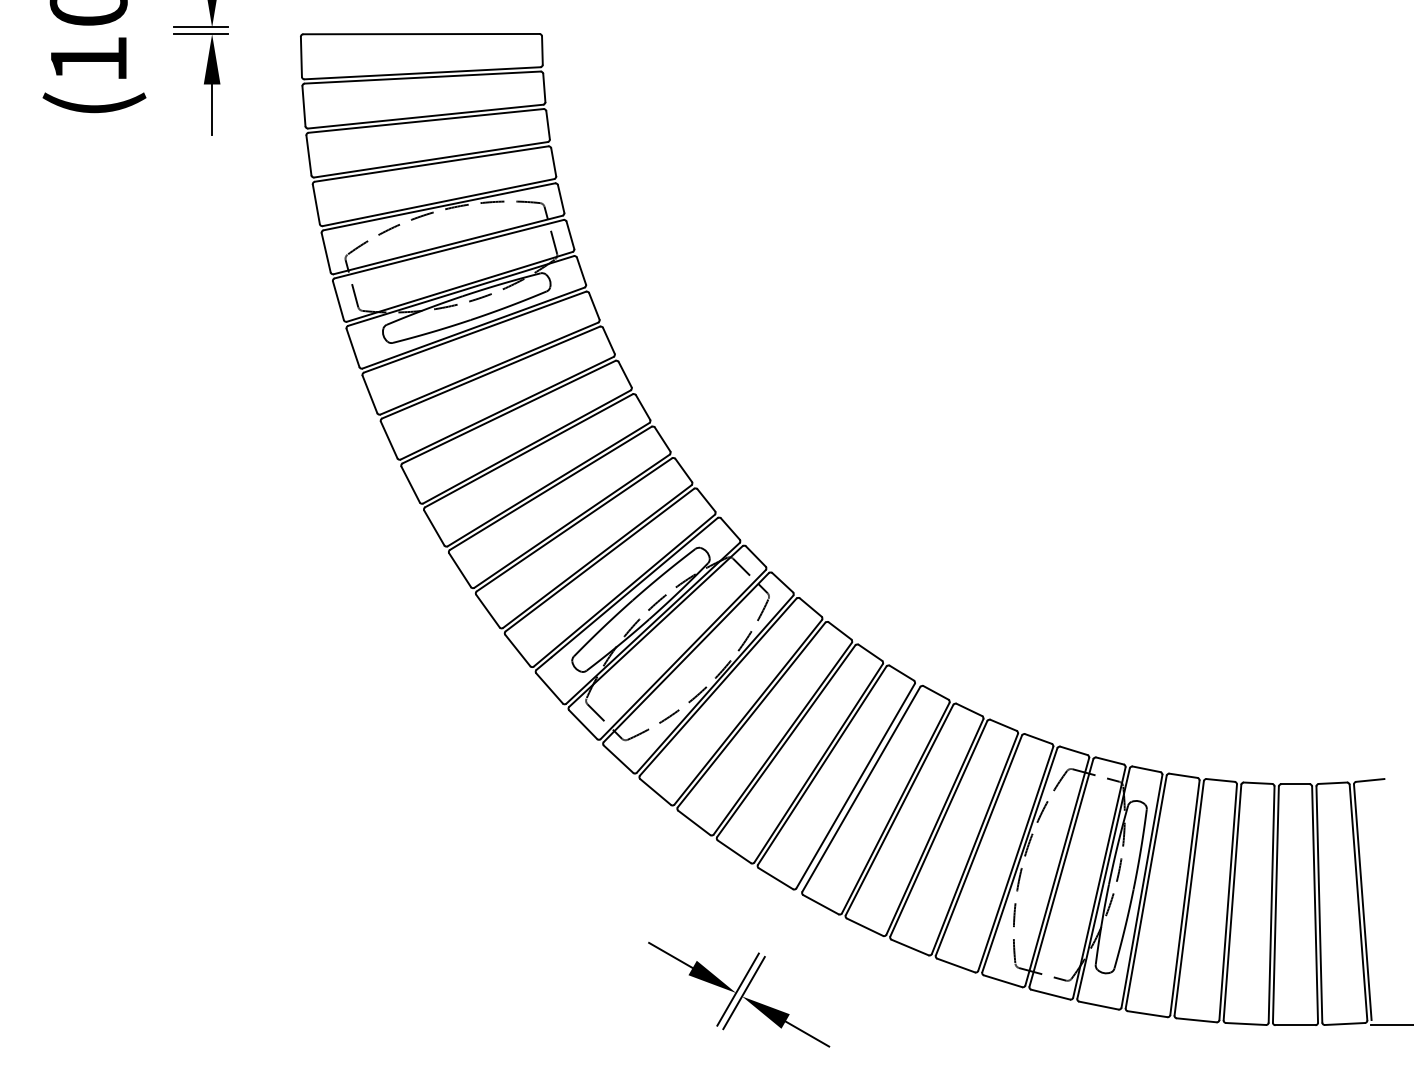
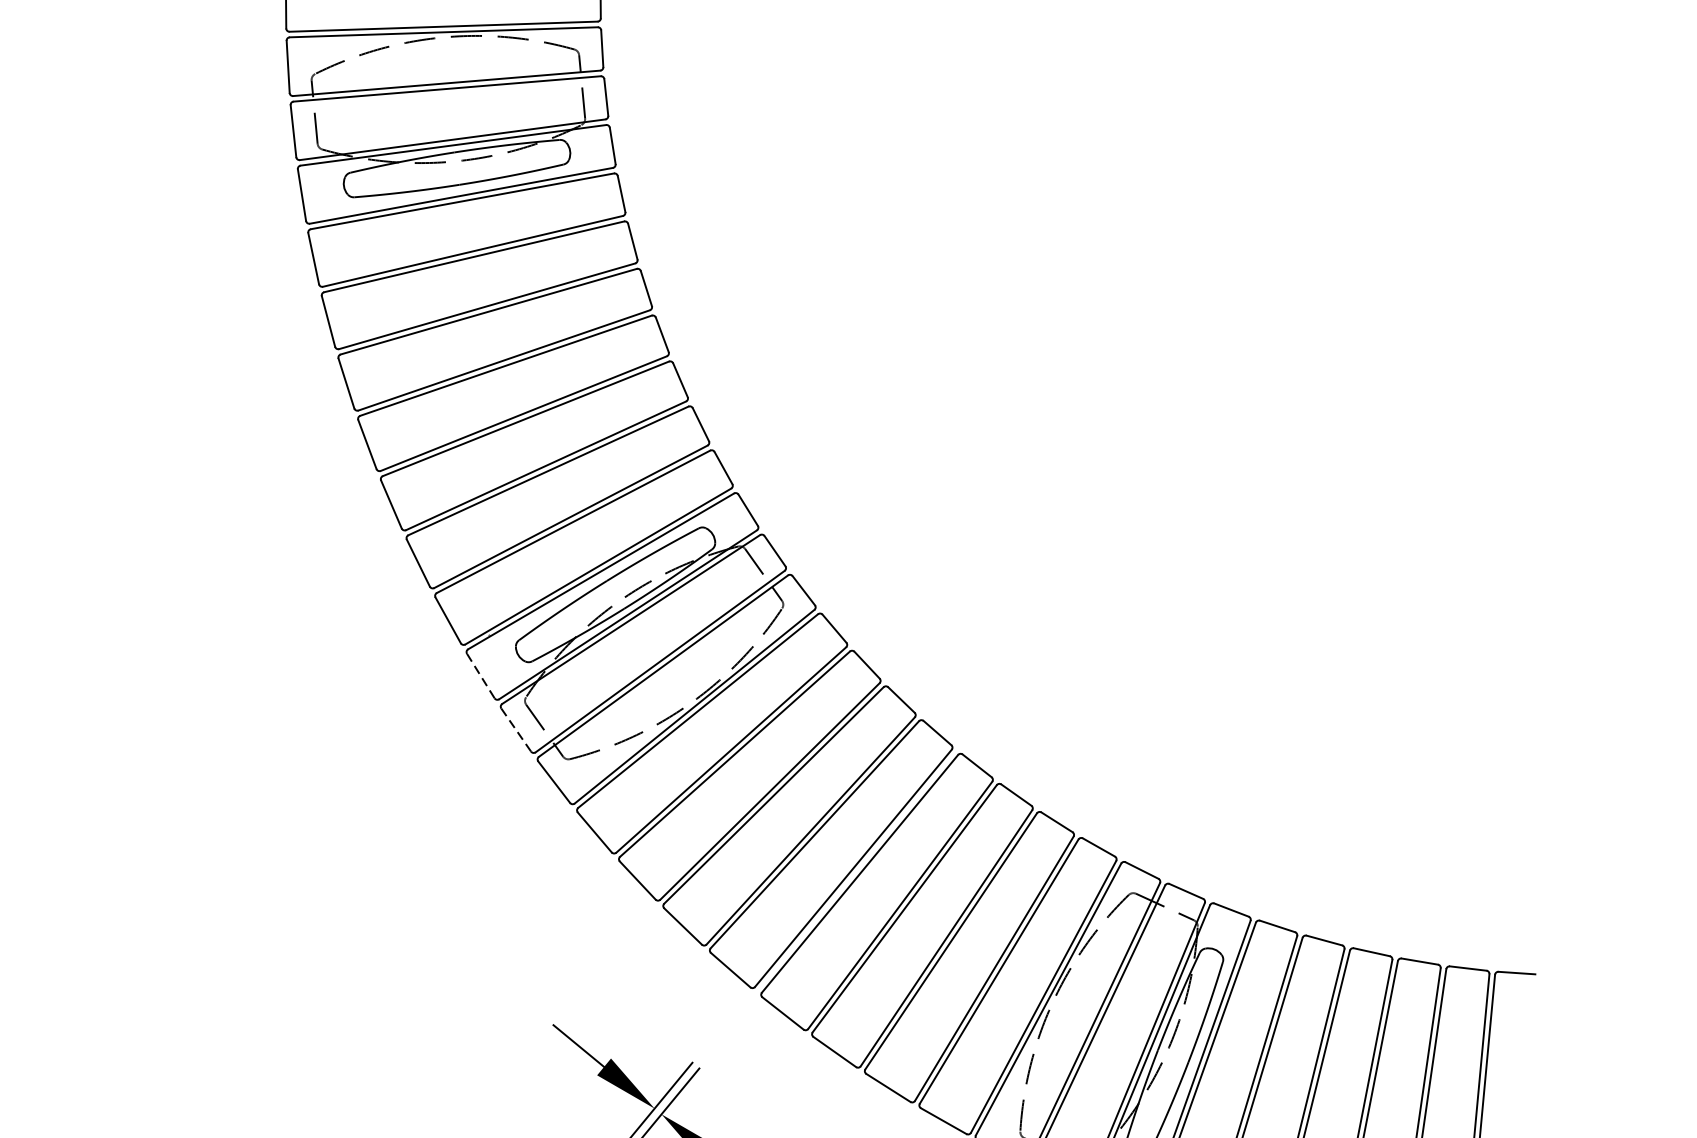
line: (549, 688) -> (480, 676), solid -> dashed
line: (583, 725) -> (516, 731), solid -> dashed

